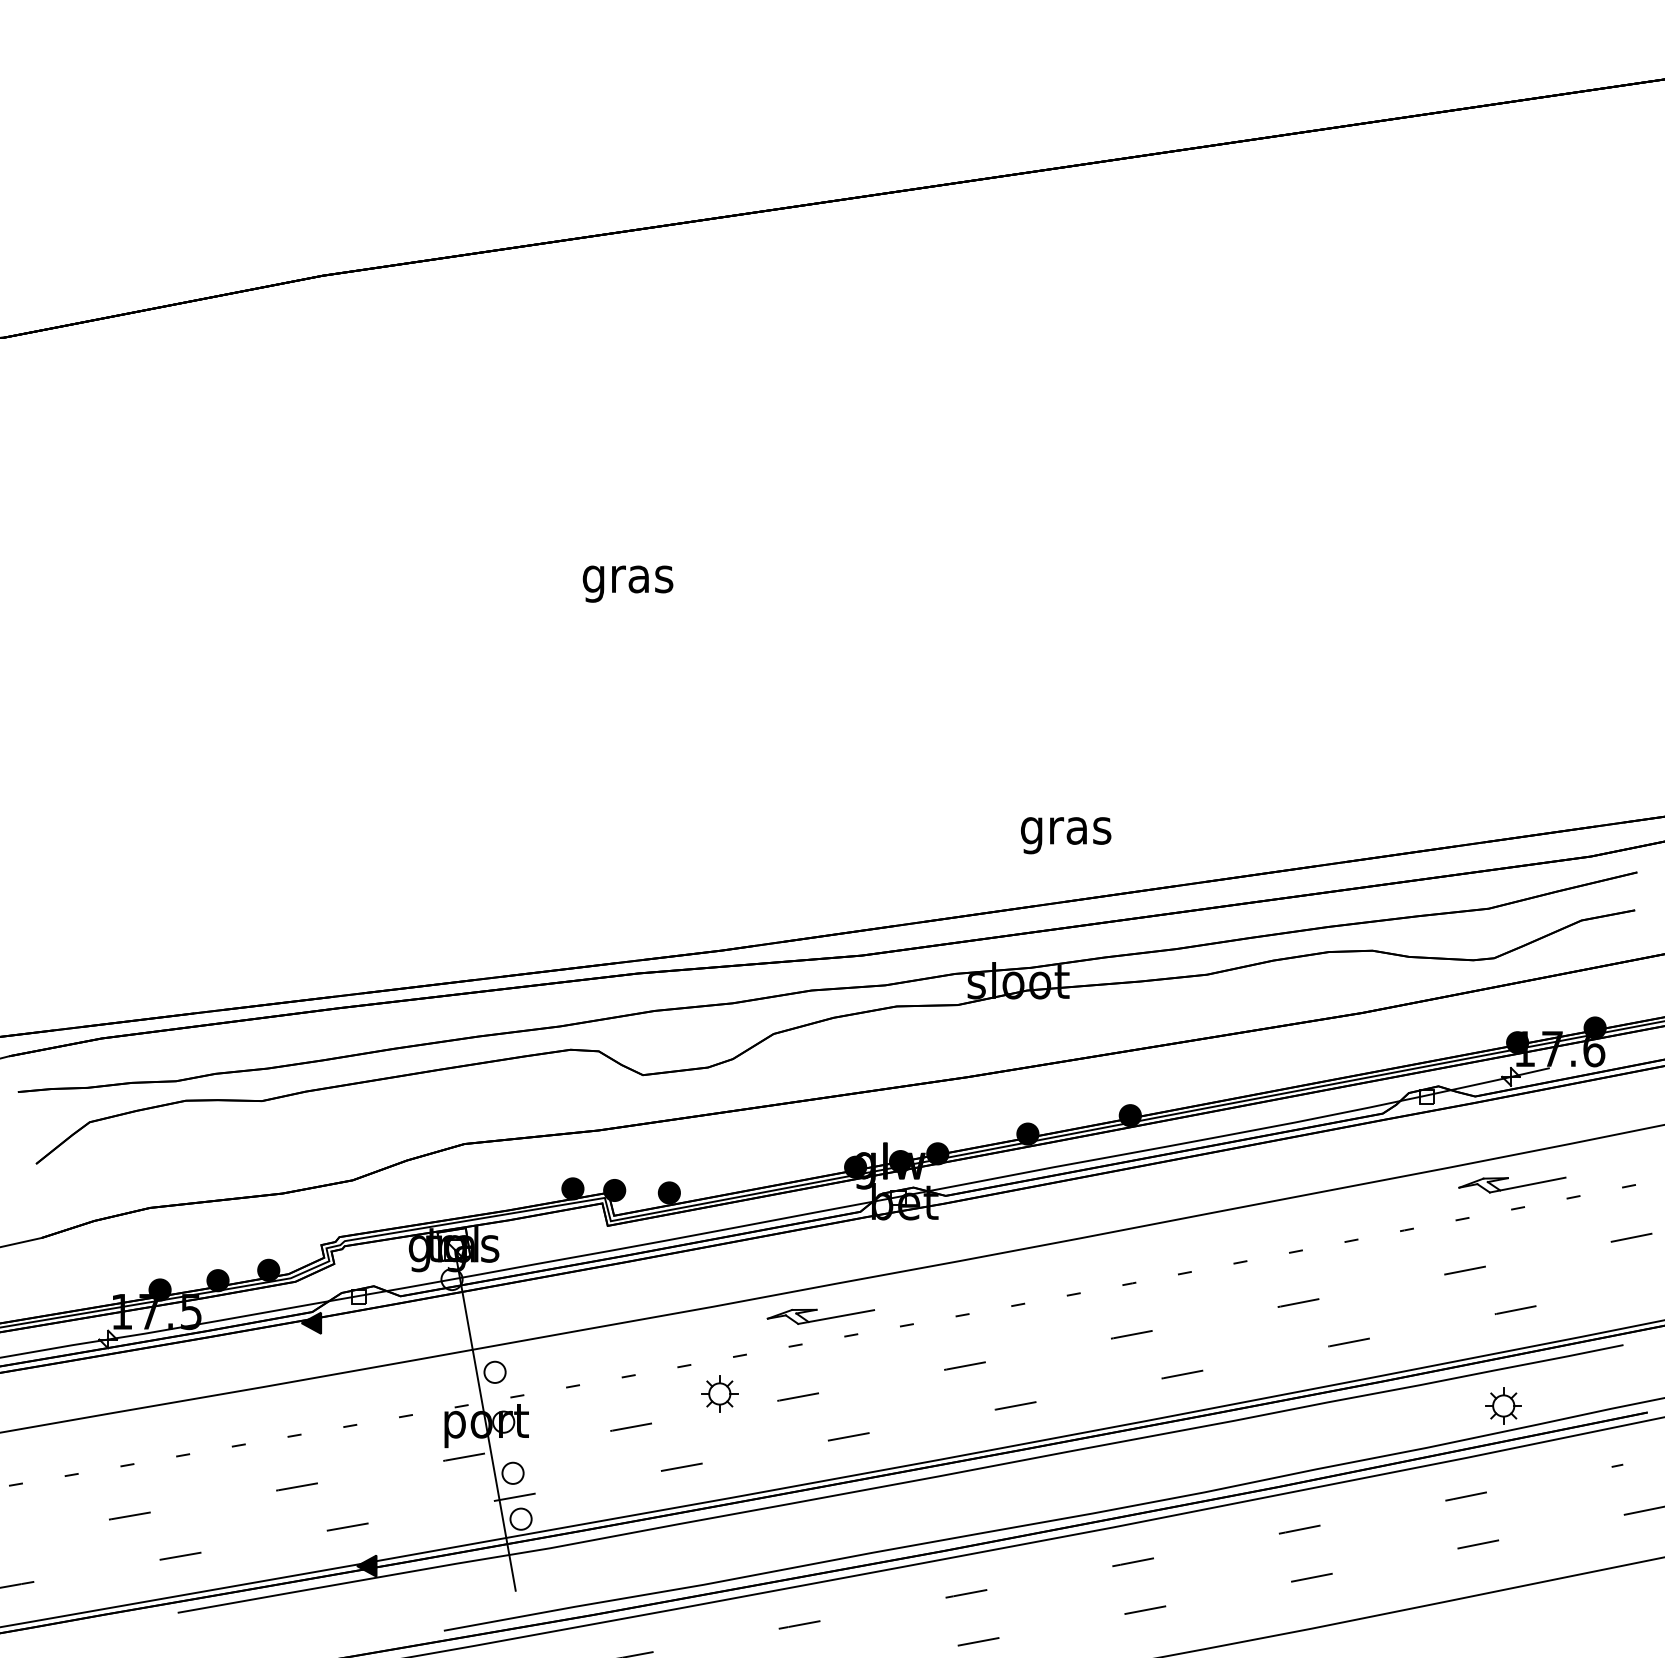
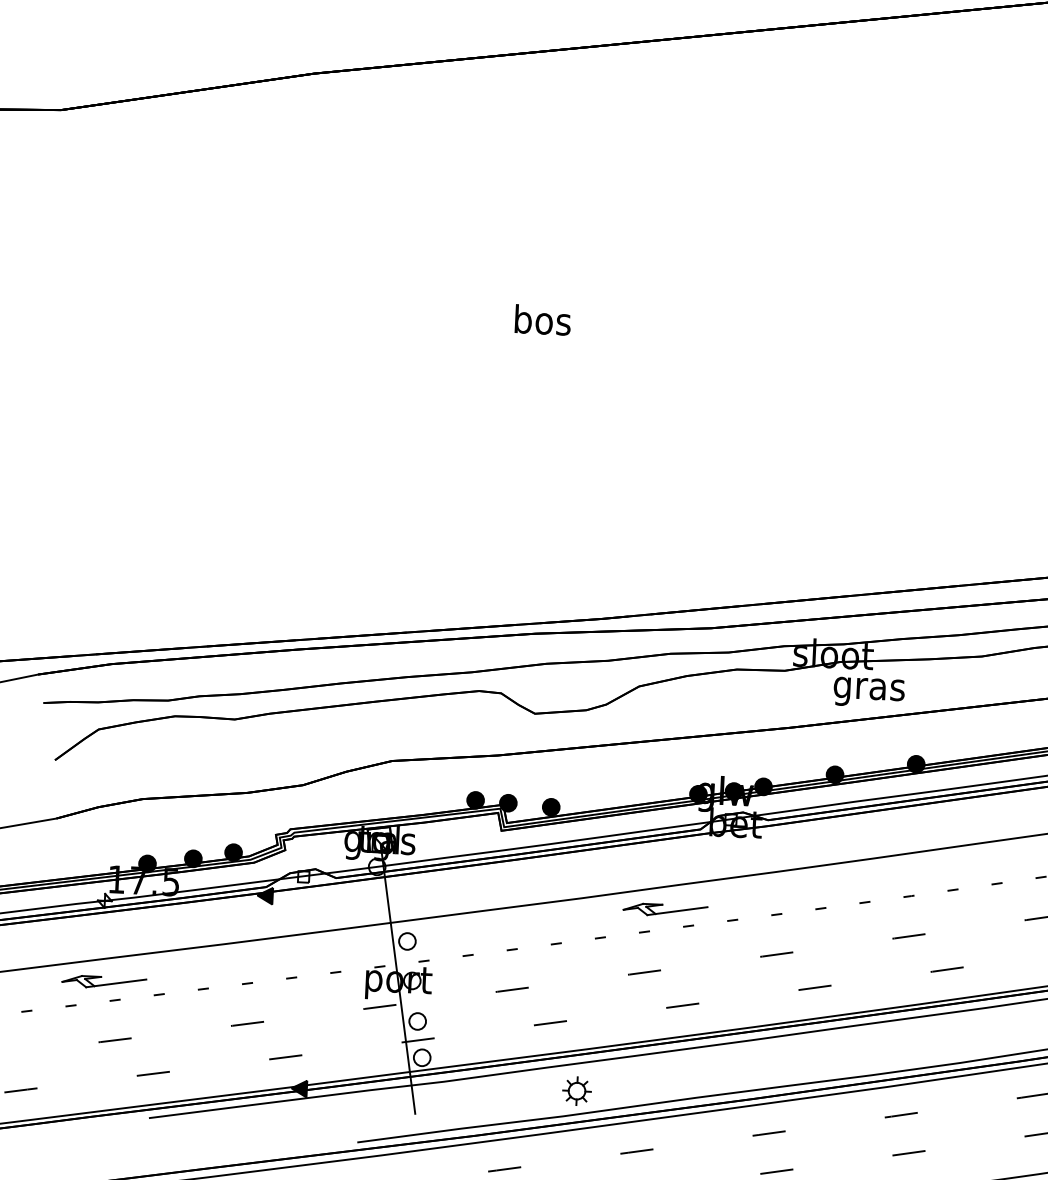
text: (627, 579) -> (541, 323), gras -> bos
text: (1066, 835) -> (869, 692), moved
part: (719, 1393) -> (576, 1090), moved
part: (112, 1443) -> (104, 982), added

